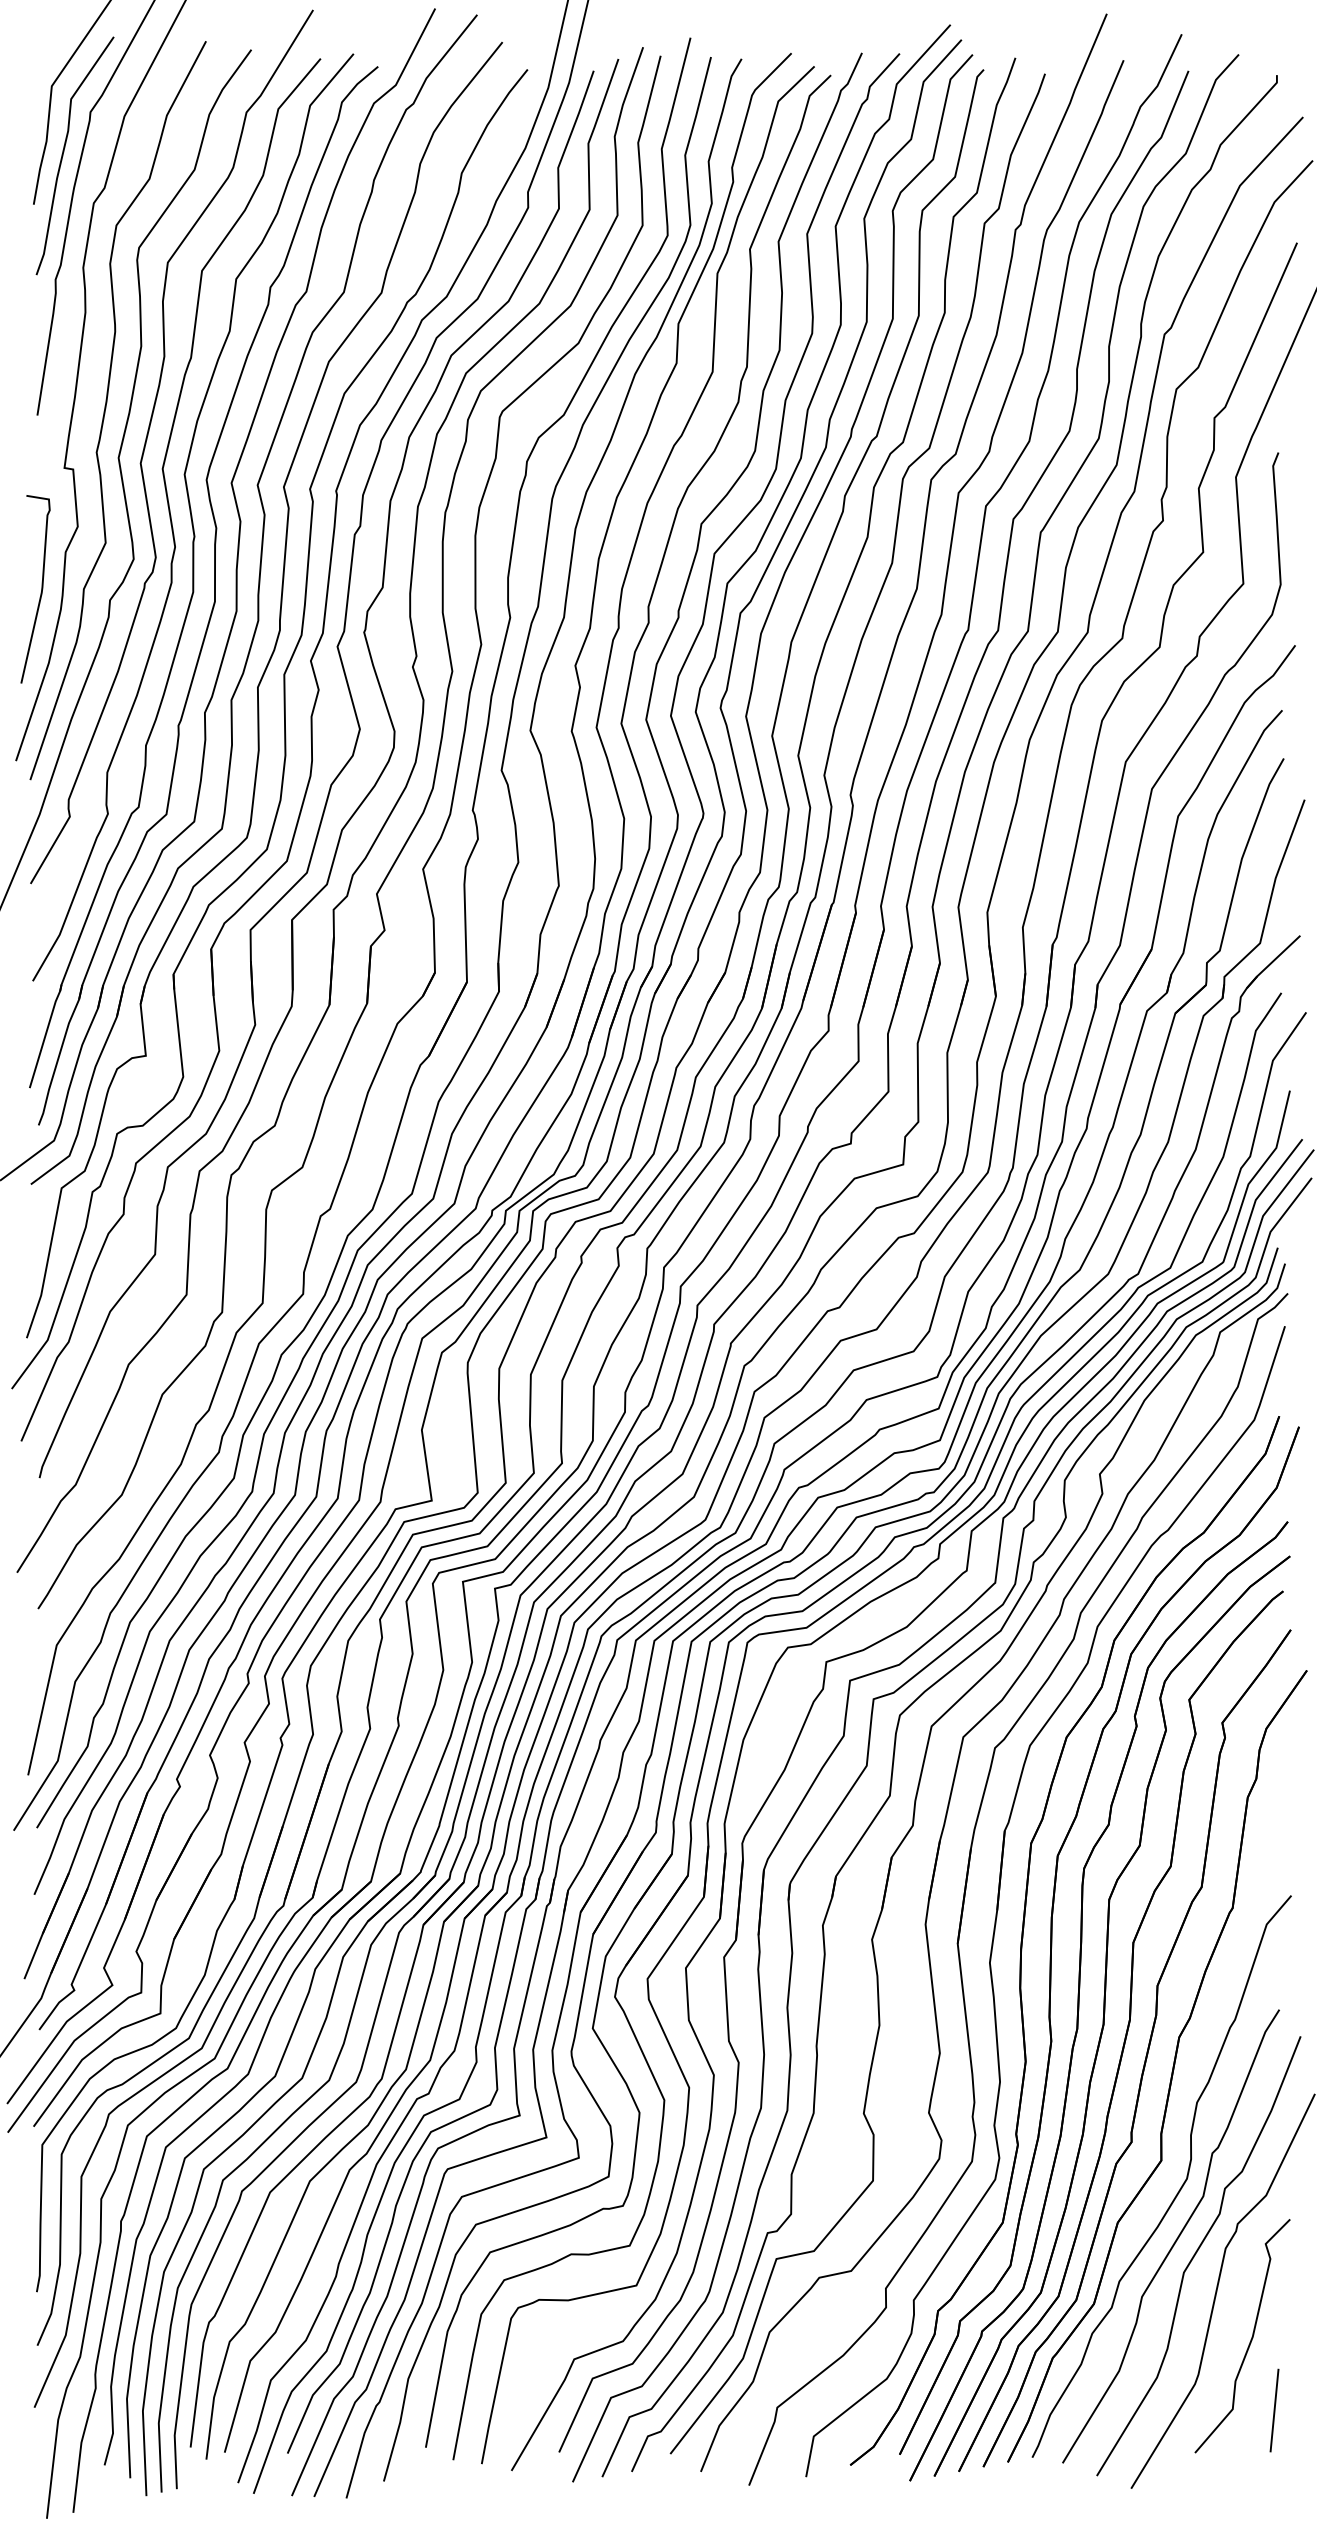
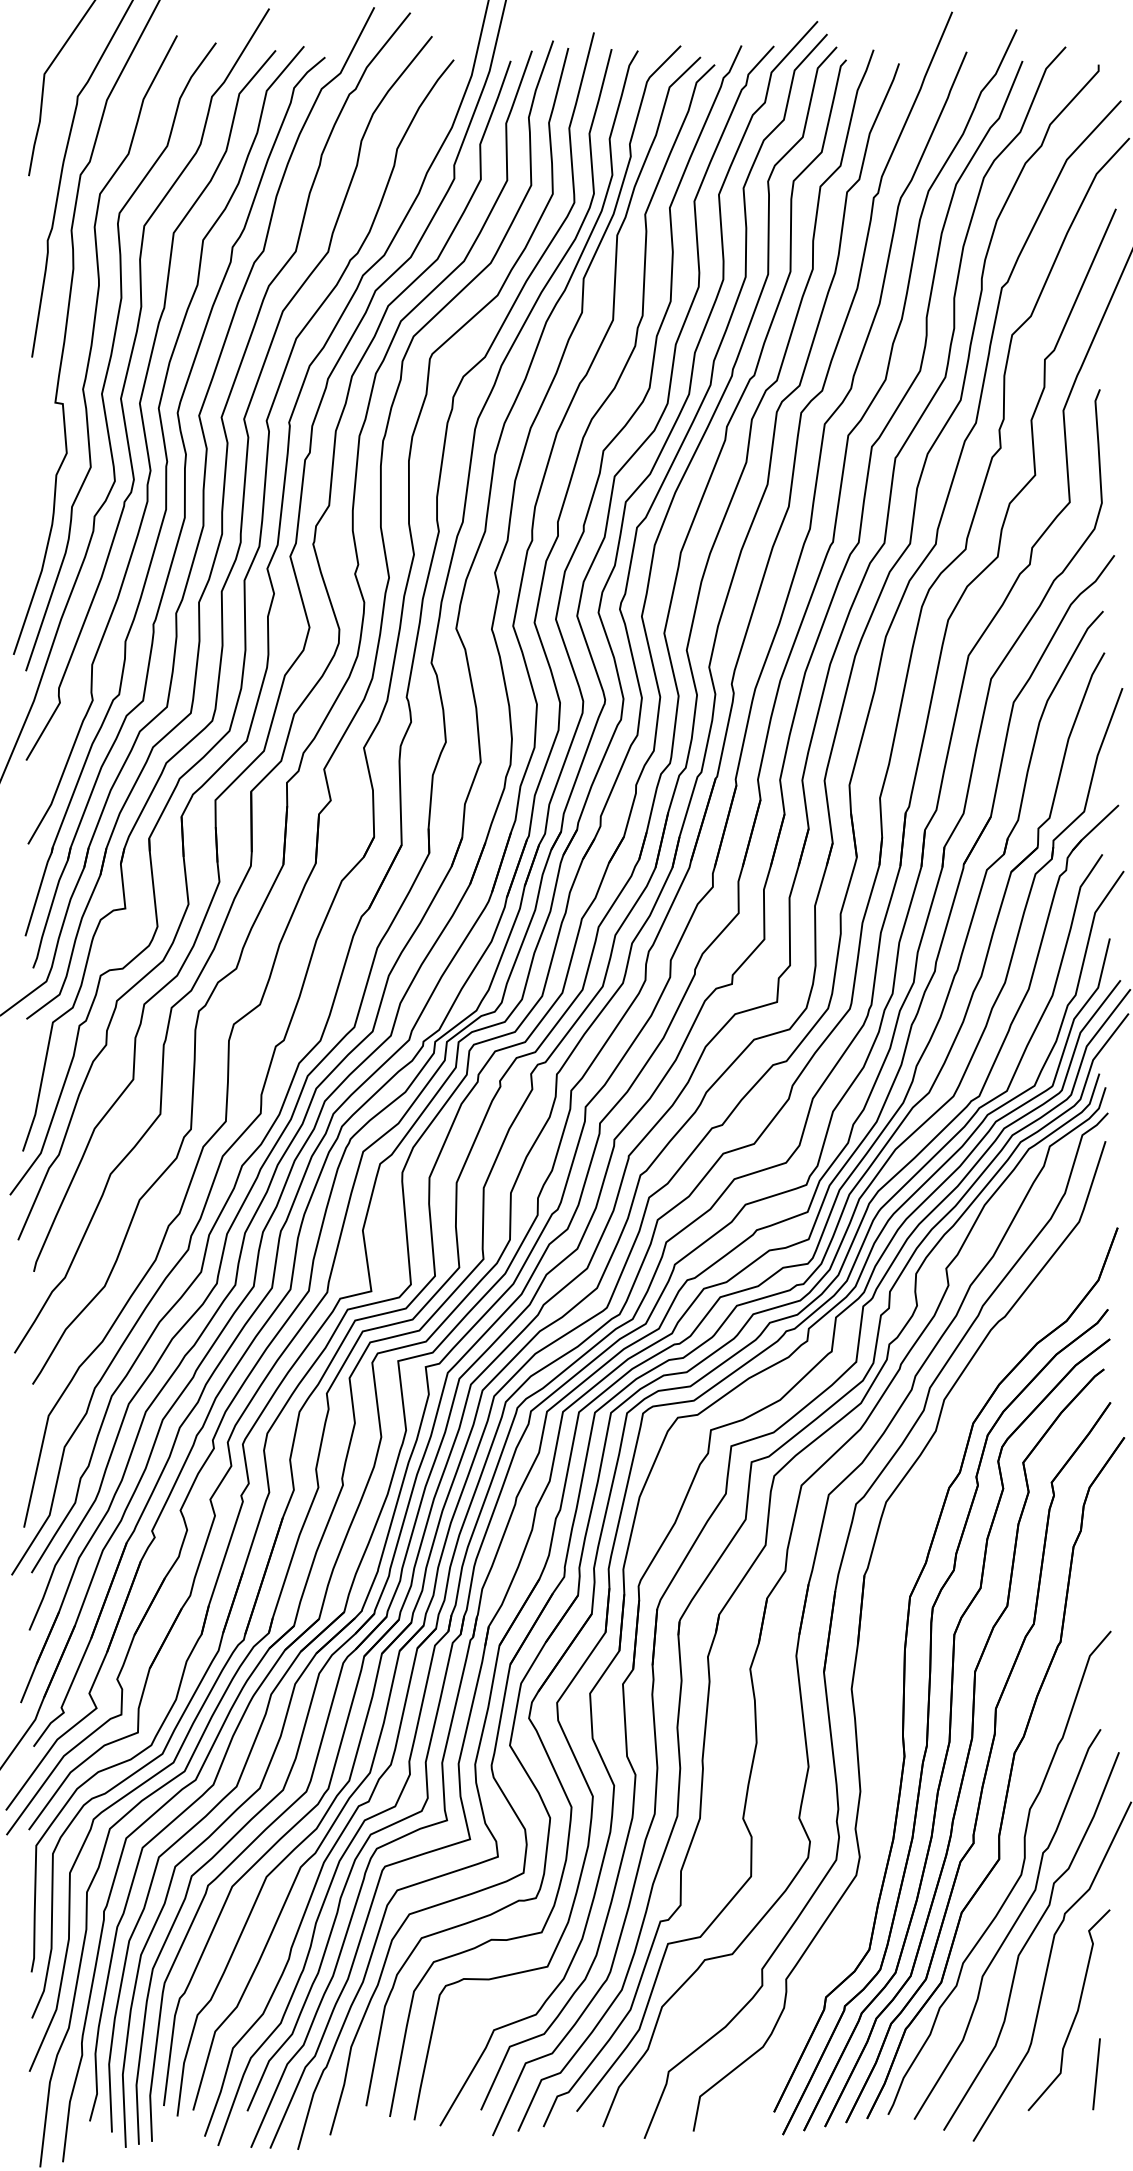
curve: (64, 152) -> (55, 131), removed
curve: (40, 592) -> (34, 509), removed
part: (1023, 1938) -> (880, 1668), removed

